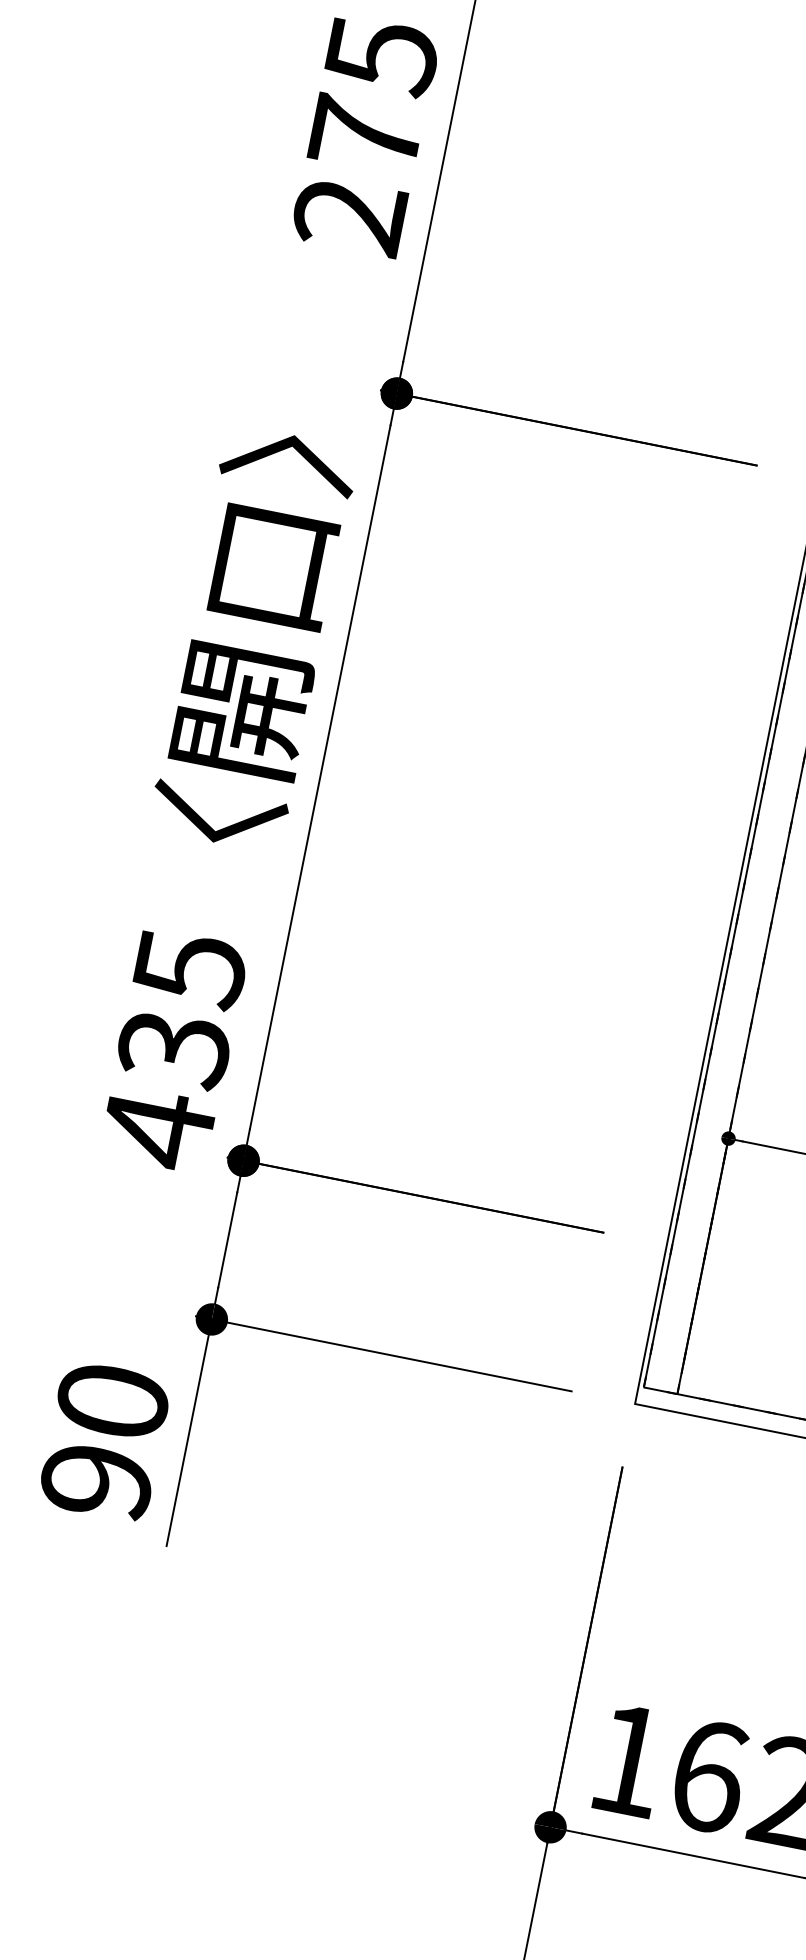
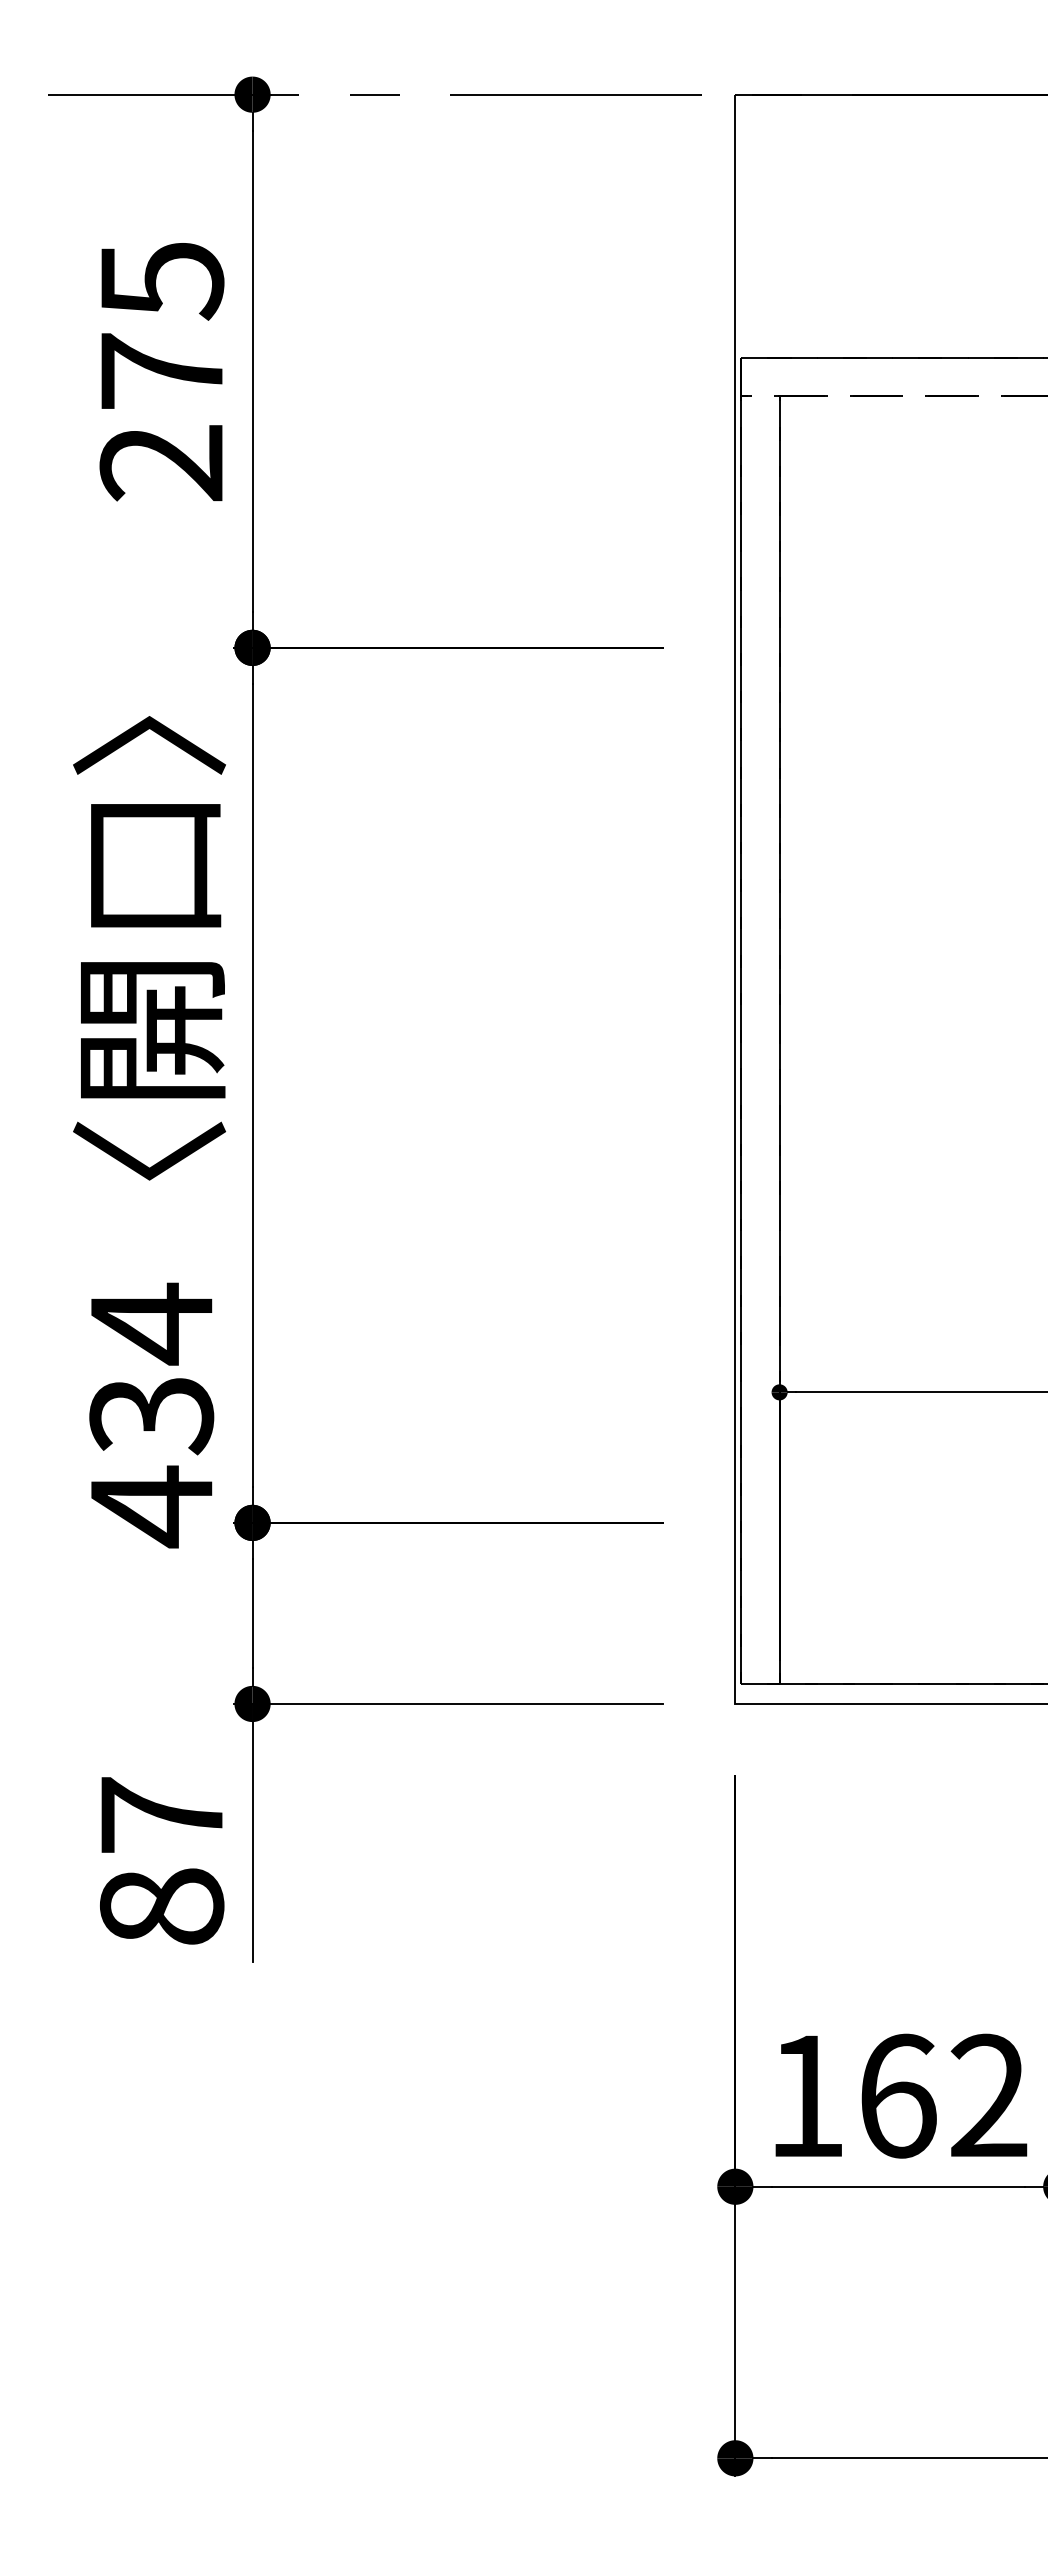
text: (190, 968) -> (152, 1323), 435 -> 434
text: (104, 1440) -> (161, 1860), 90 -> 87

